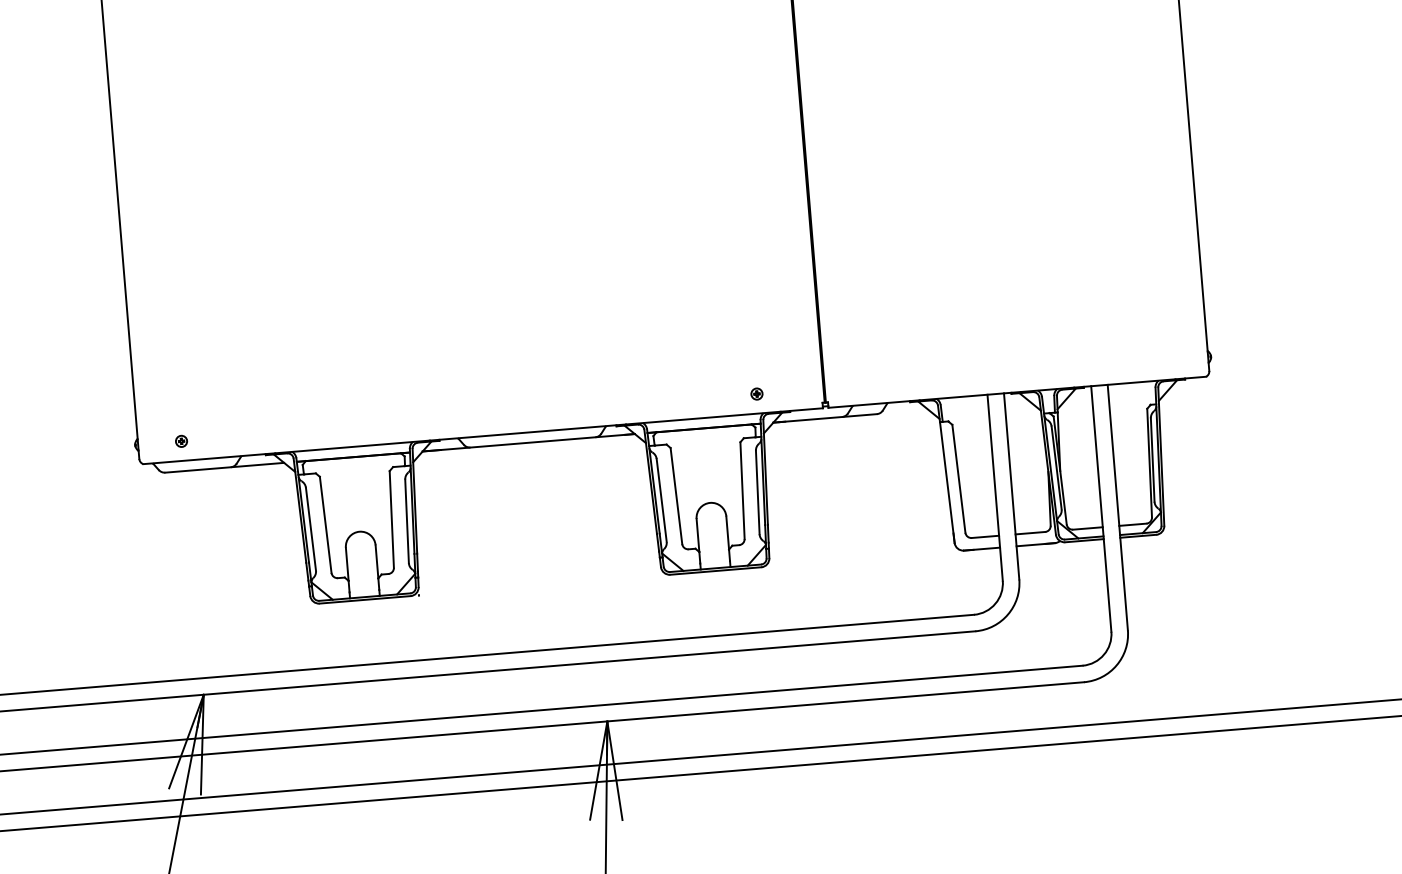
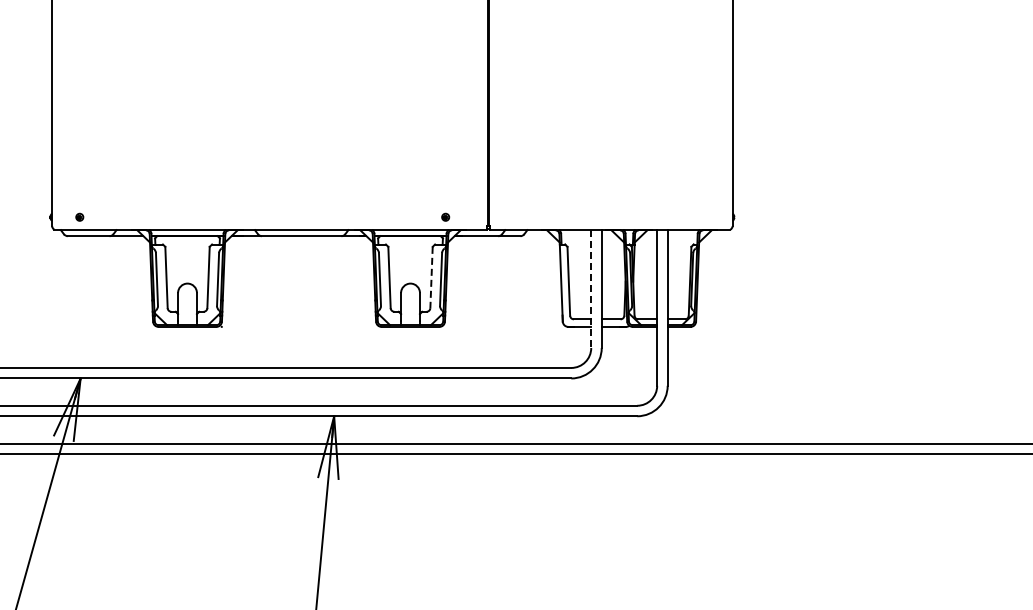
line: (995, 488) -> (591, 289), solid -> dashed
line: (742, 490) -> (431, 277), solid -> dashed

